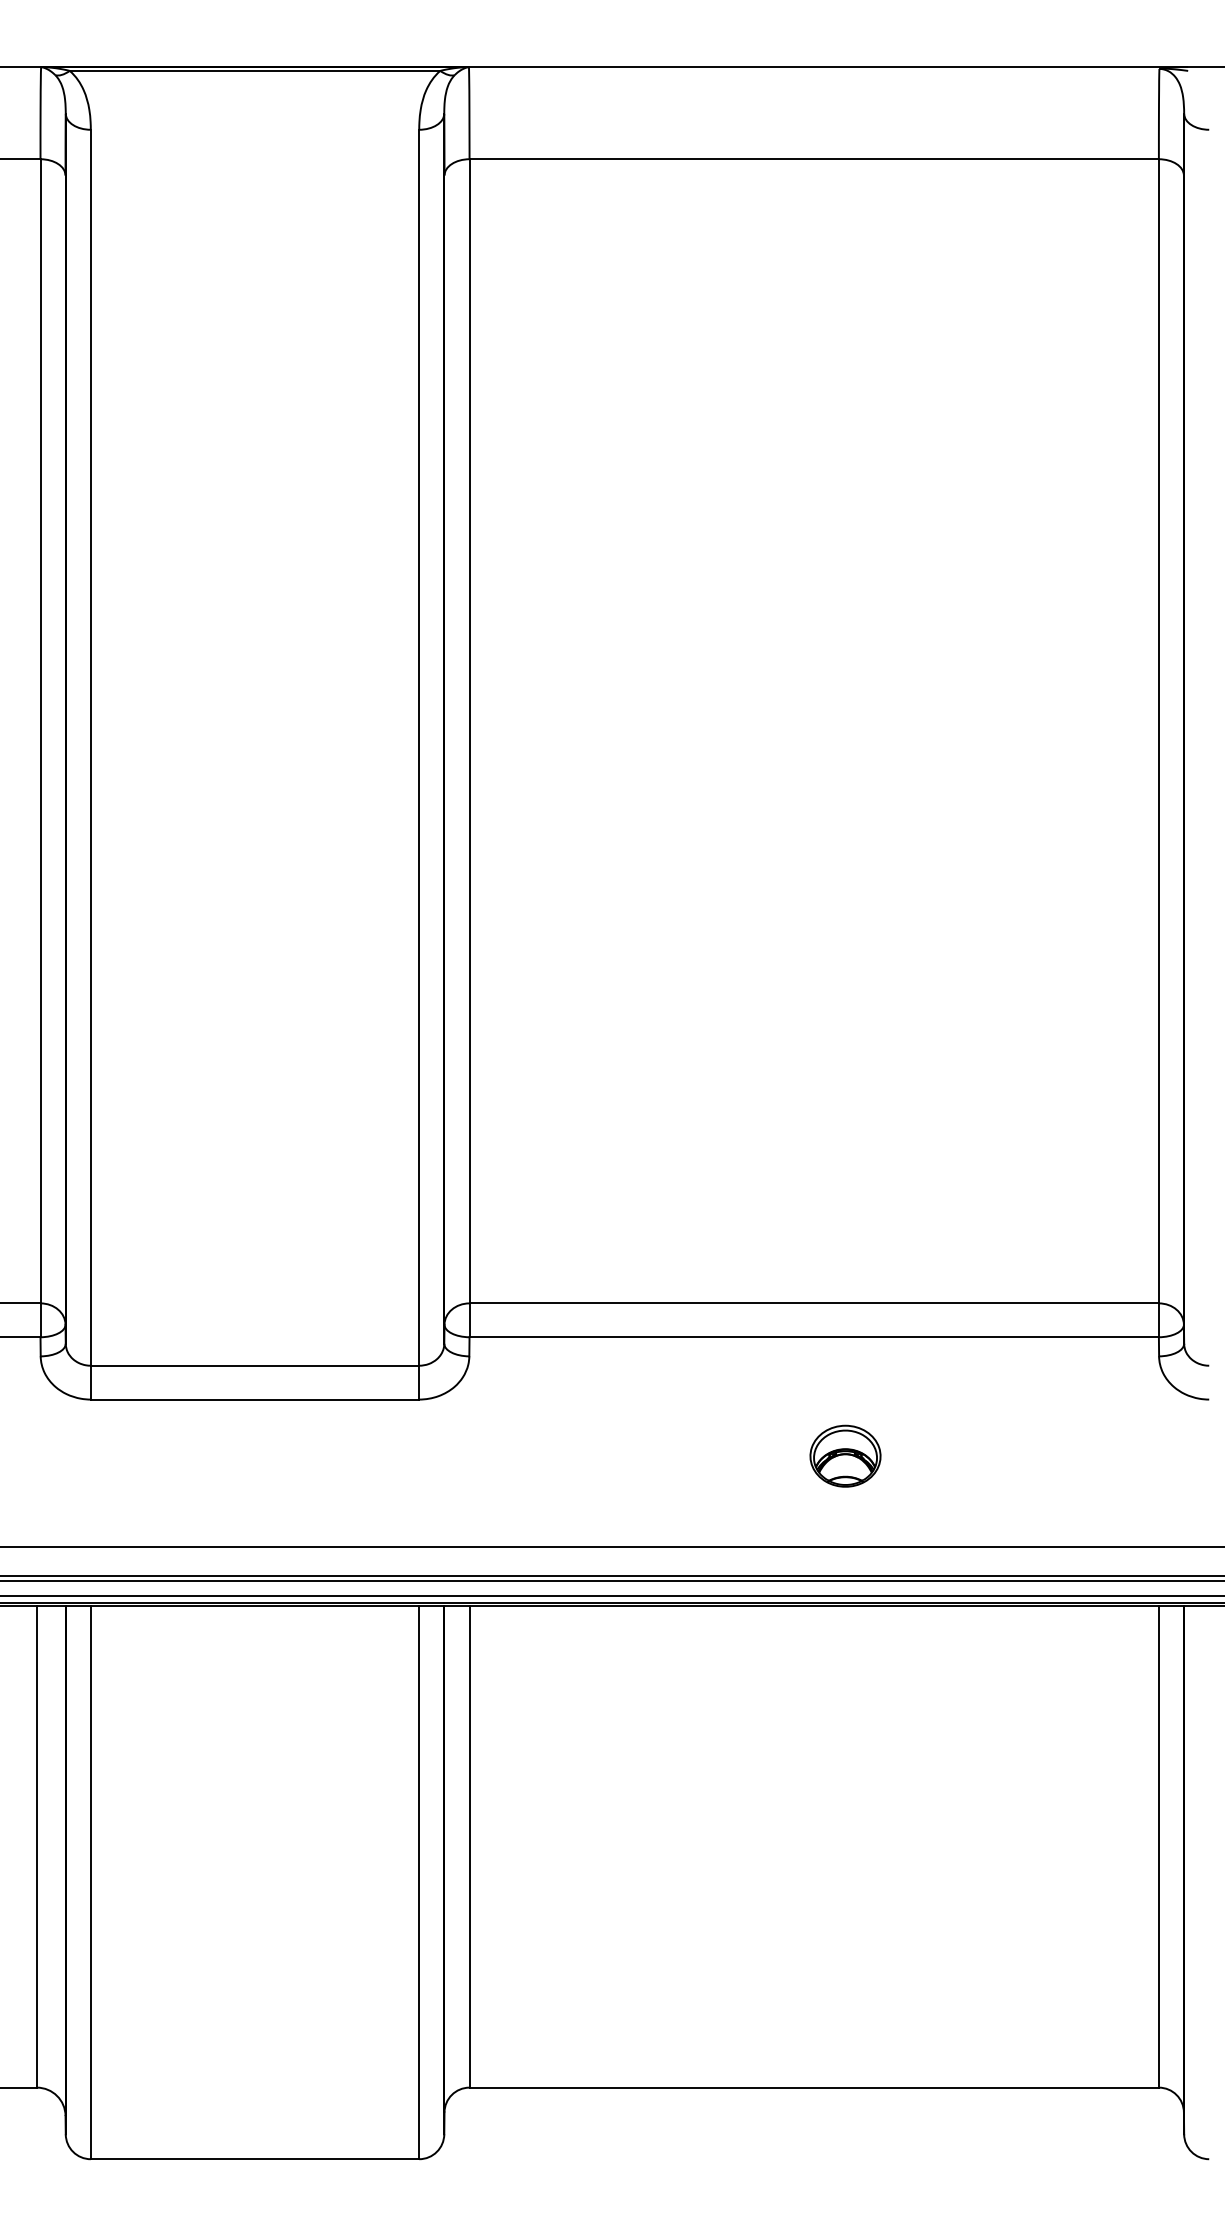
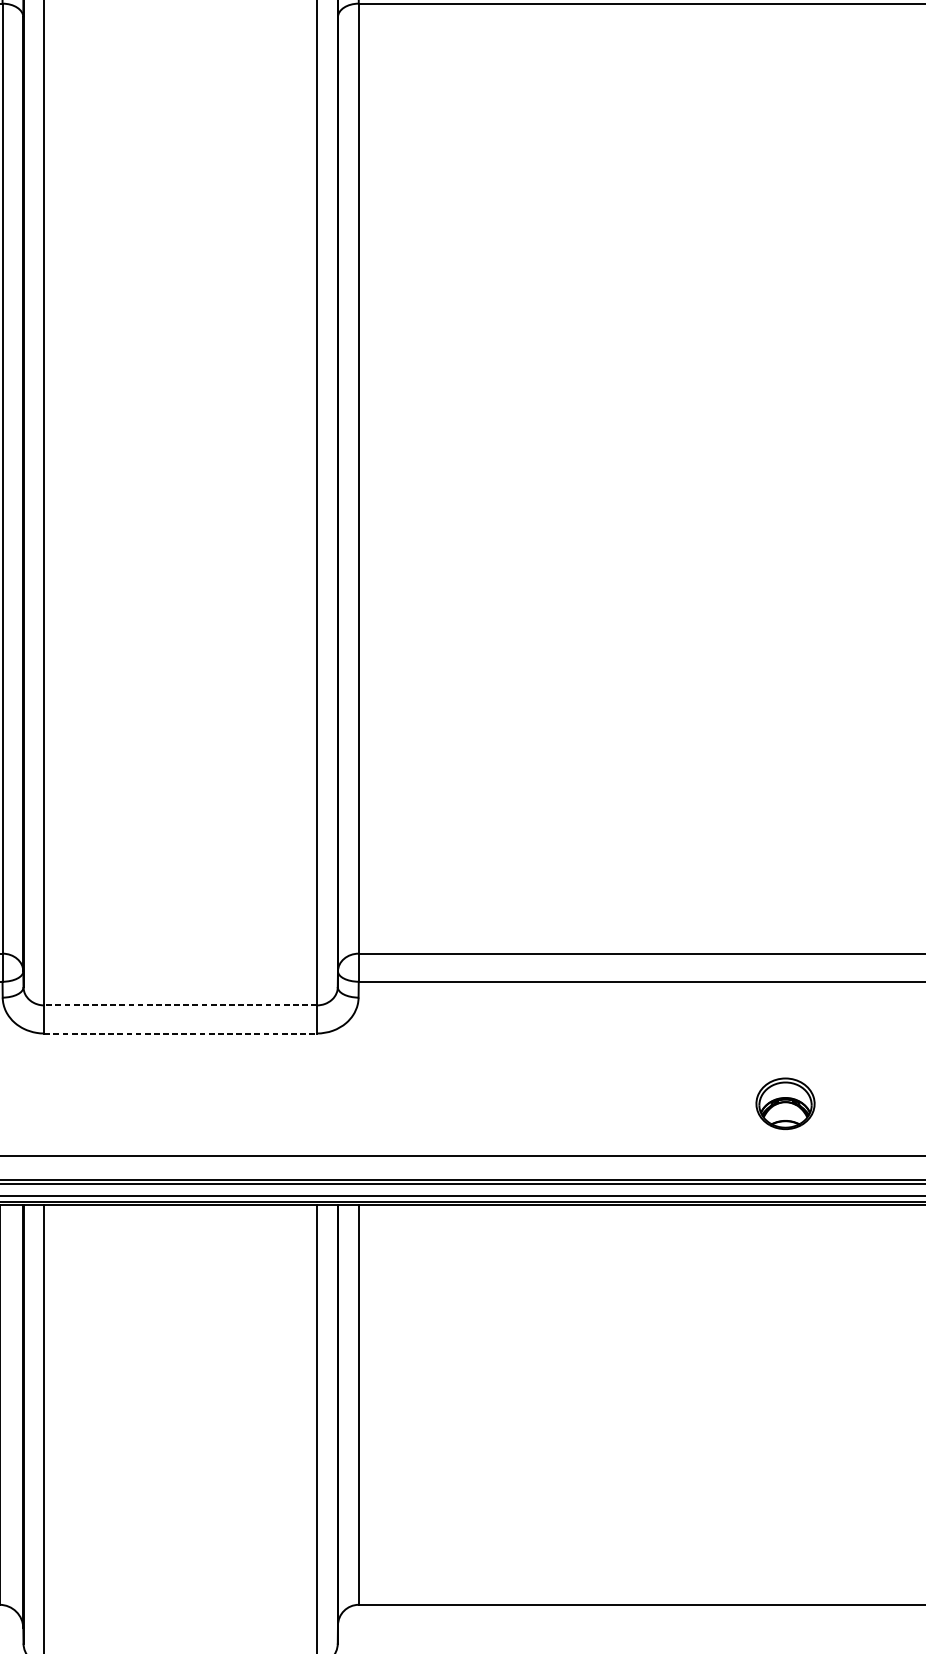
line: (254, 1365) -> (180, 1005), solid -> dashed
line: (255, 1399) -> (181, 1033), solid -> dashed
part: (845, 1455) -> (785, 1103), moved

